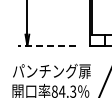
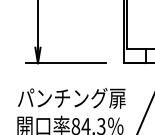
line: (46, 45) -> (64, 62), dashed -> solid

